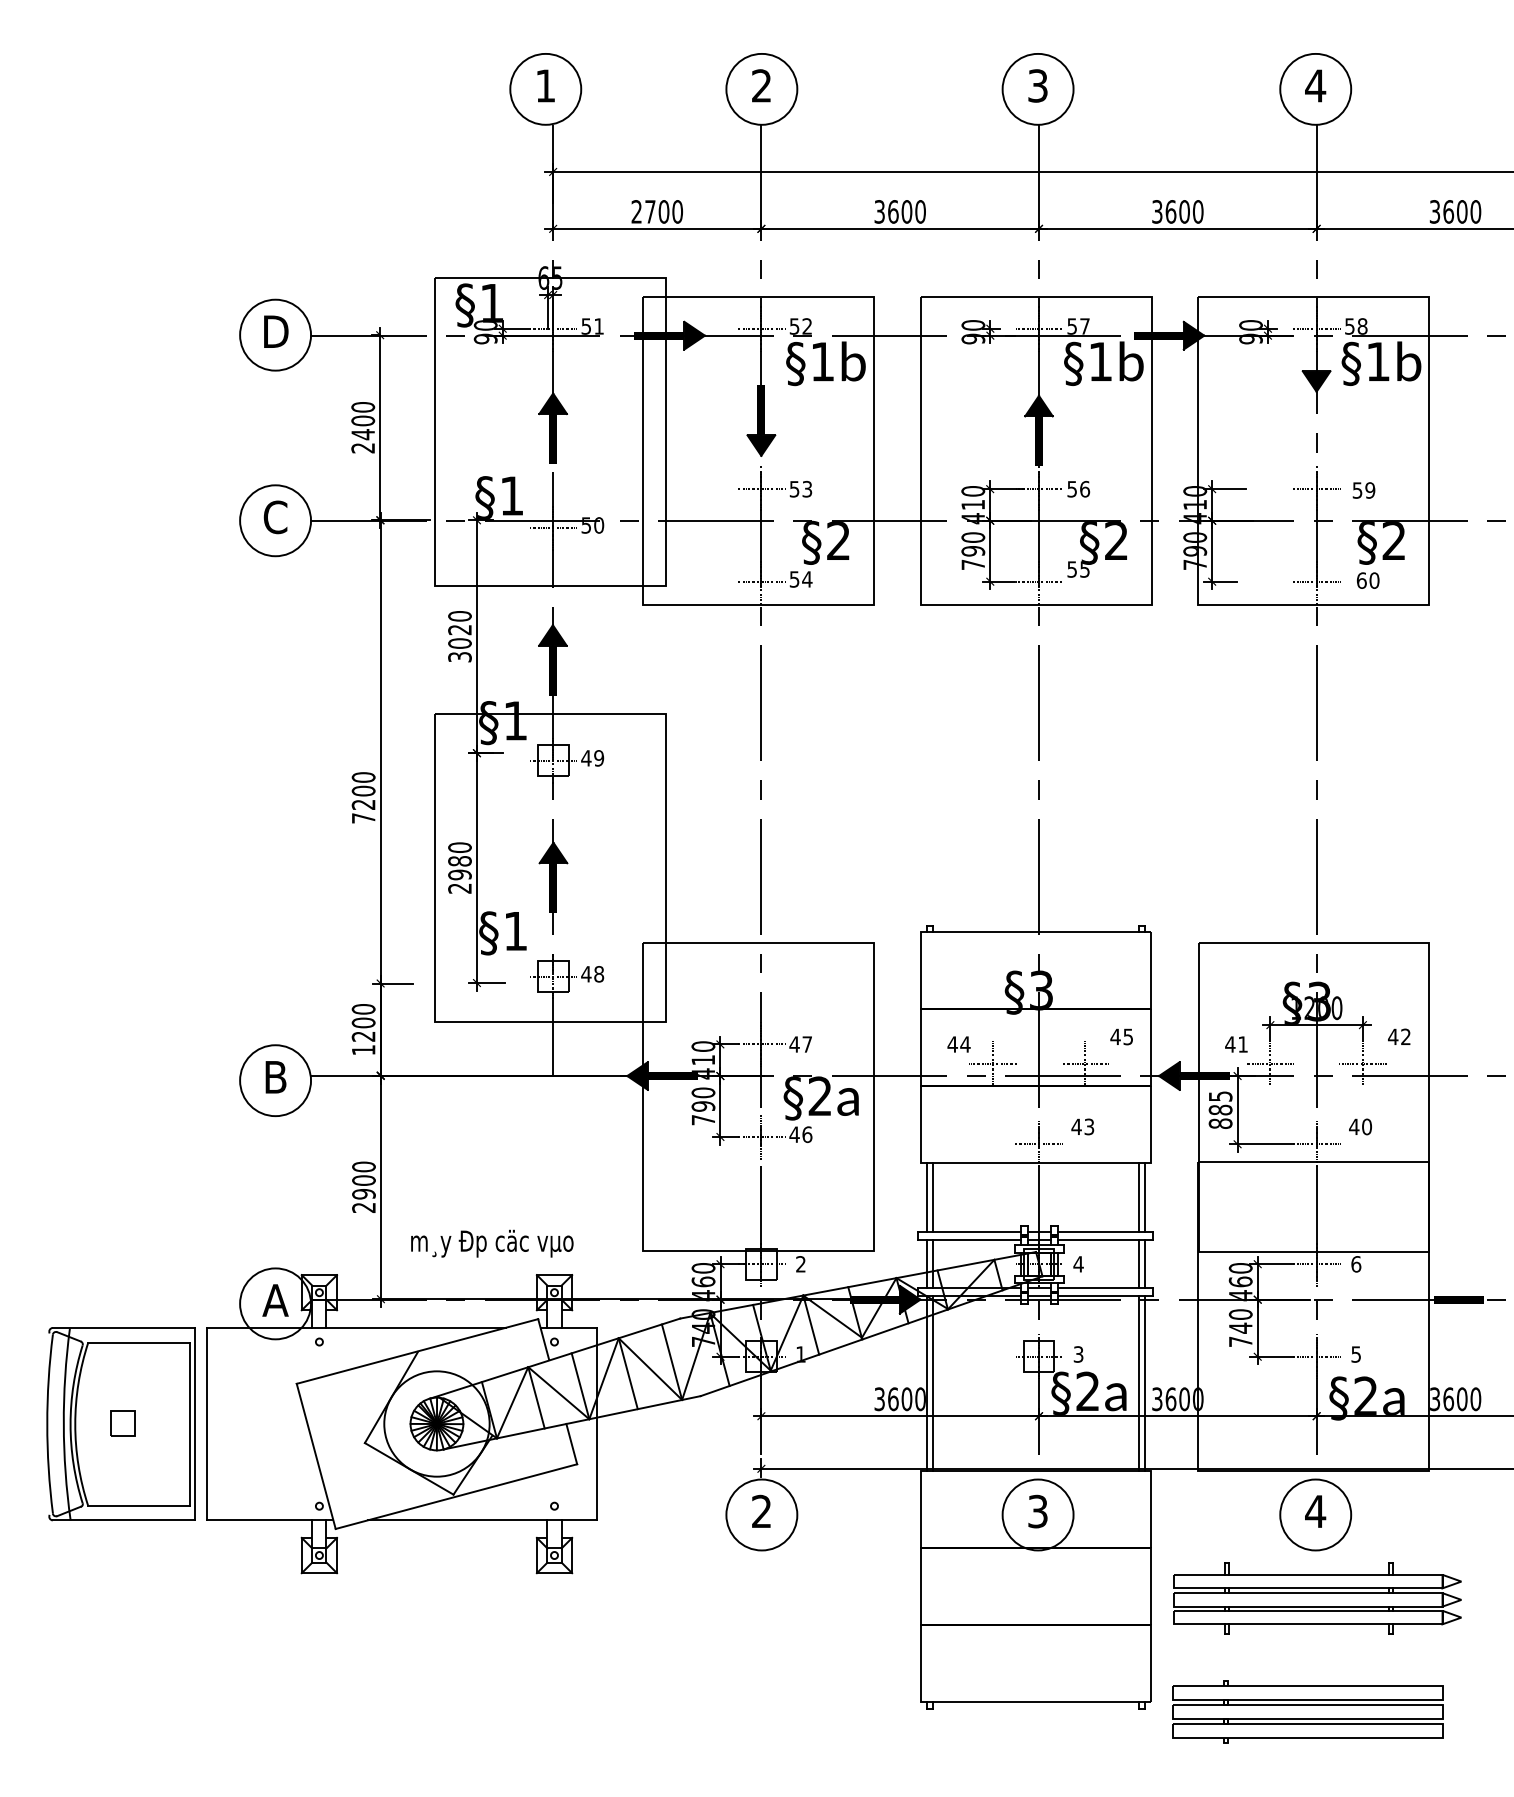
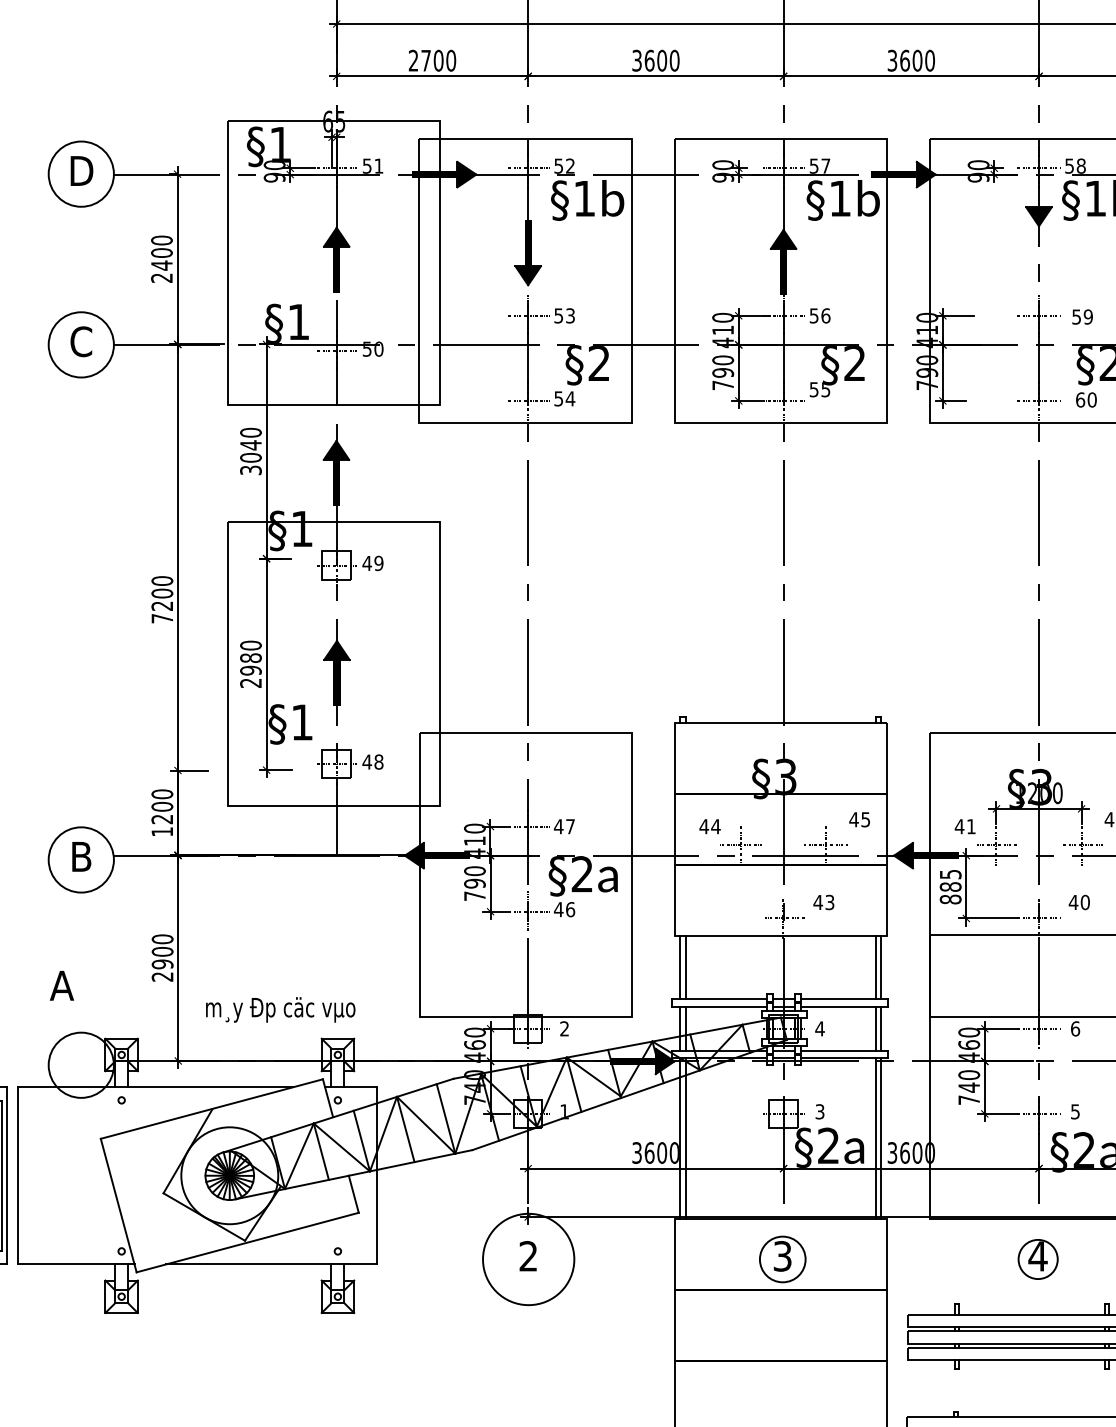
text: (459, 629) -> (250, 444), 3020 -> 3040
text: (275, 1300) -> (61, 985), moved
circle: (761, 1514) -> (528, 1259), size x1.4
circle: (1037, 1514) -> (782, 1259), size x0.7
circle: (1315, 1514) -> (1037, 1259), size x0.6

